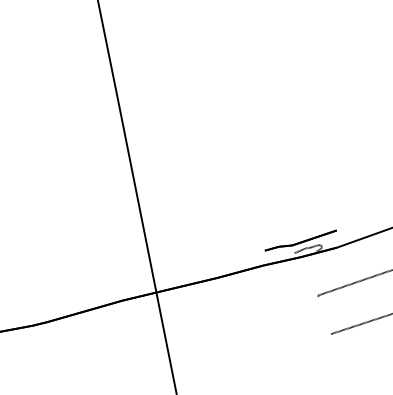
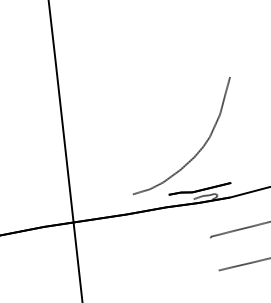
curve: (294, 197) -> (197, 151), added

